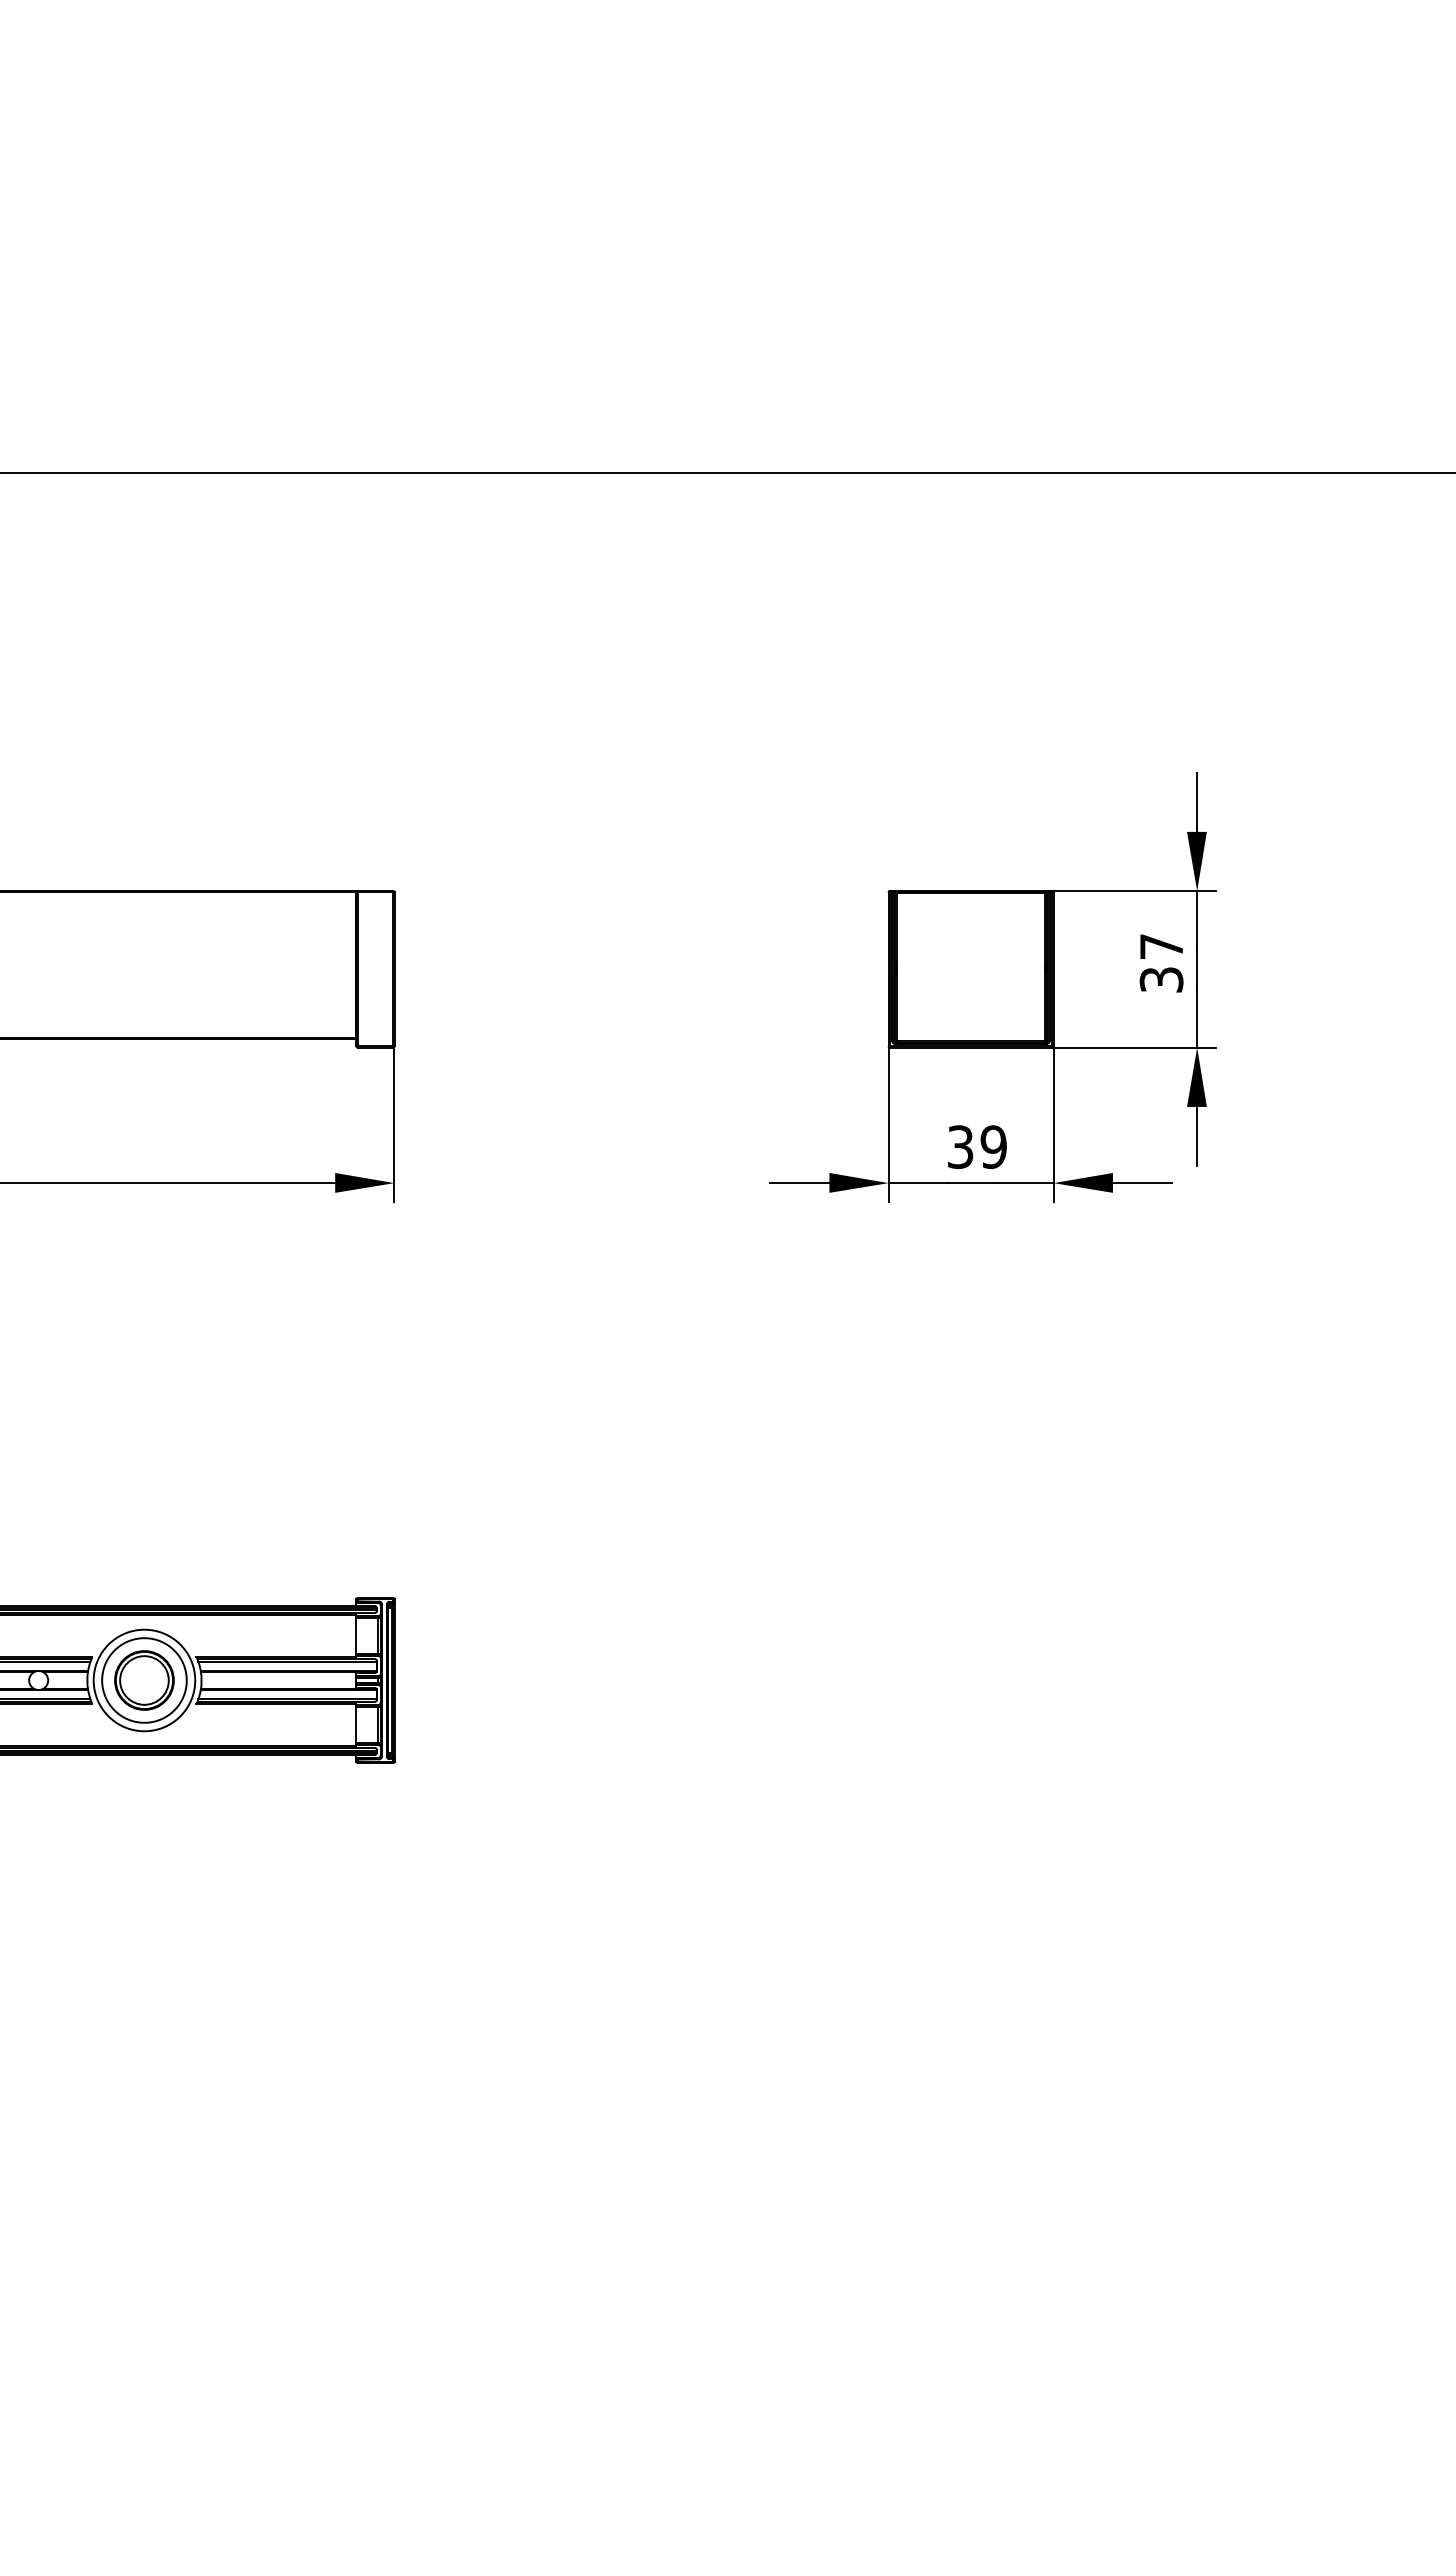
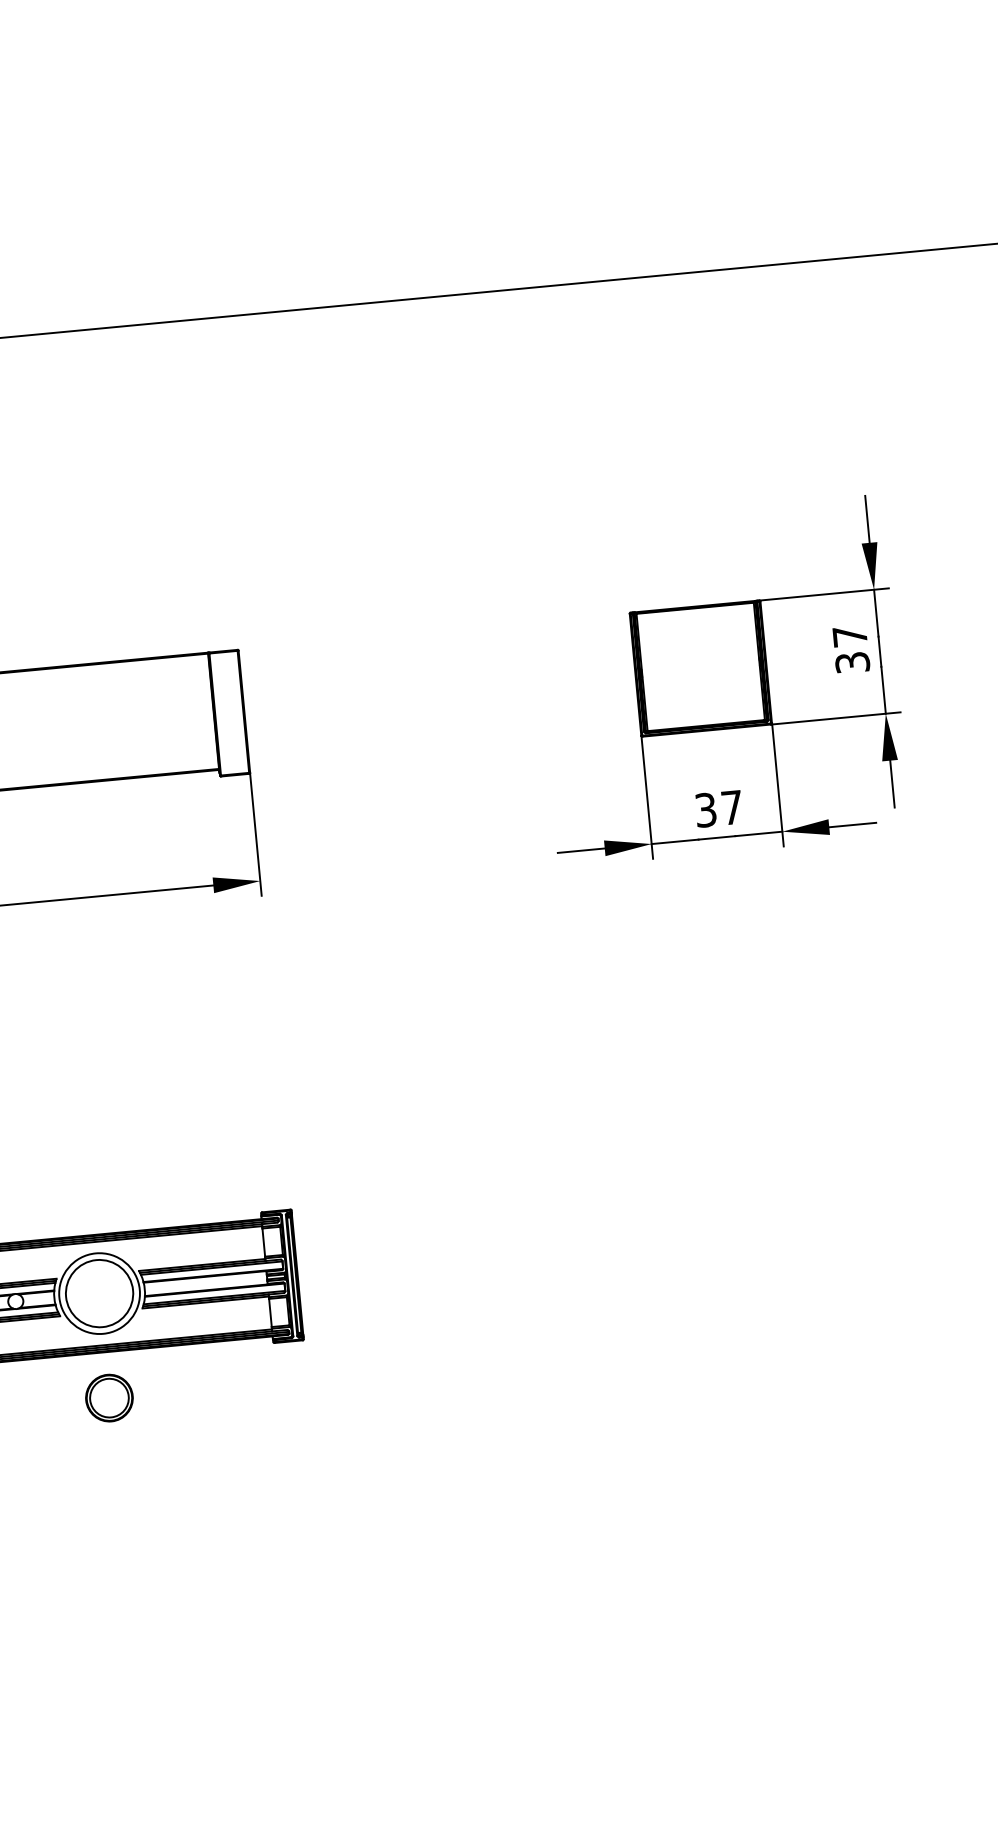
text: (993, 1147) -> (732, 808), 39 -> 37
part: (144, 1680) -> (109, 1398), moved

